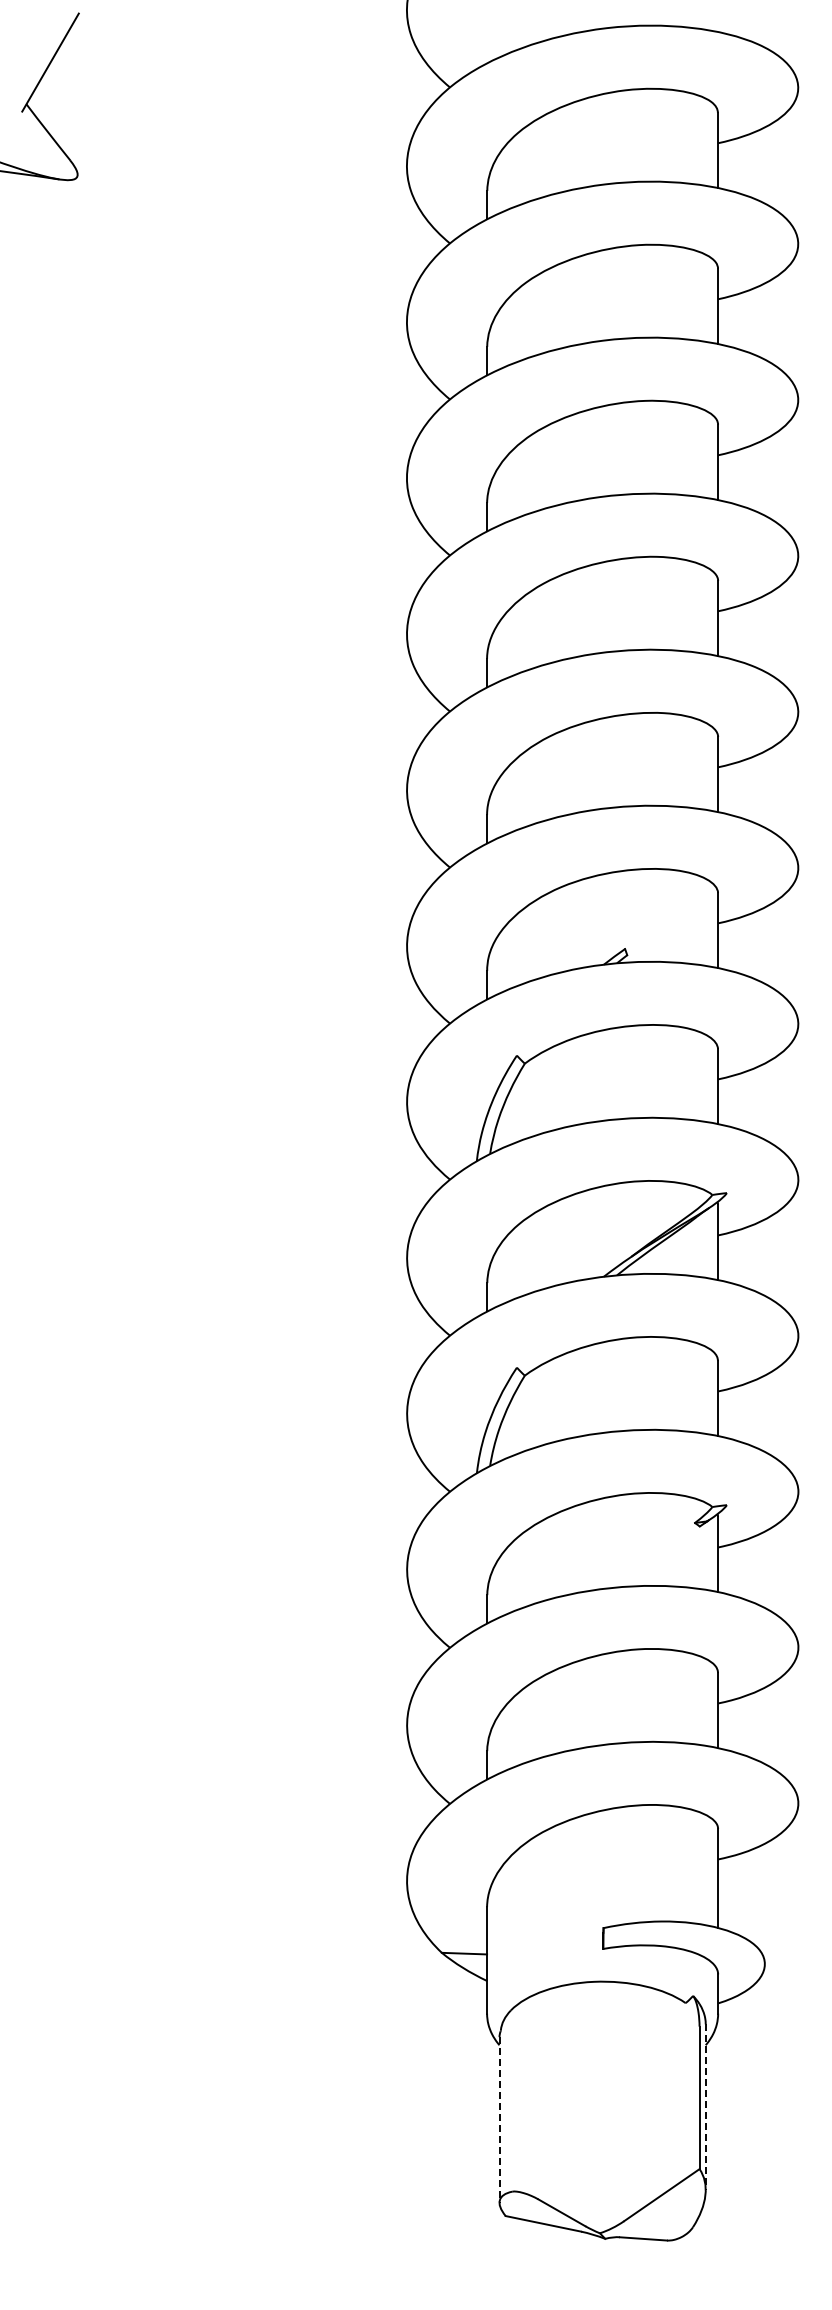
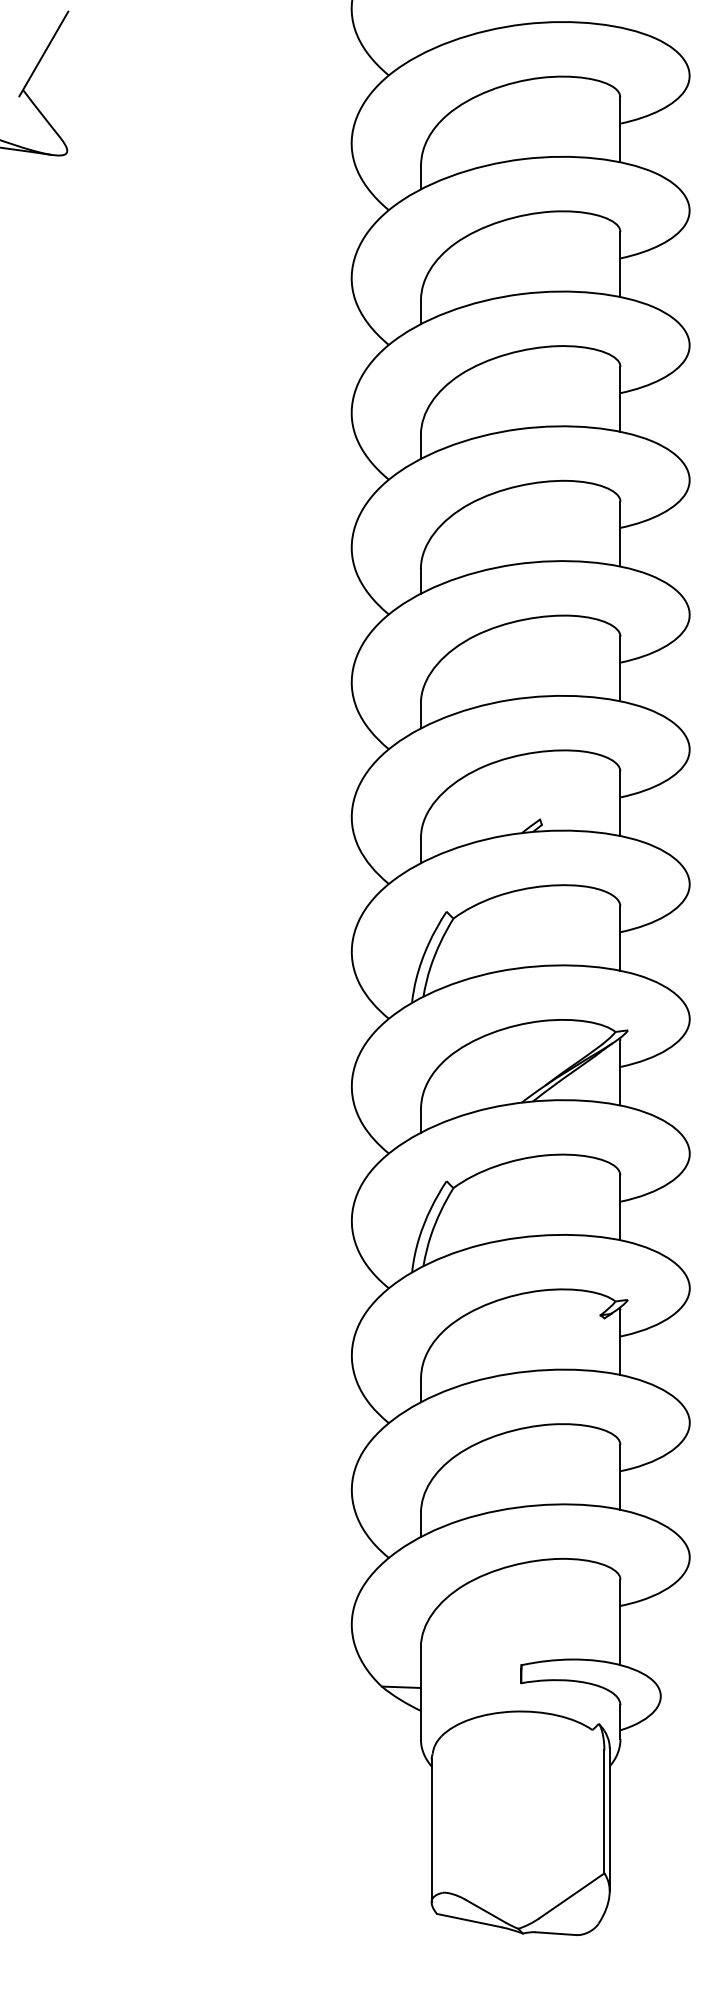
line: (705, 2107) -> (609, 1820), dashed -> solid
line: (499, 2119) -> (431, 1830), dashed -> solid

